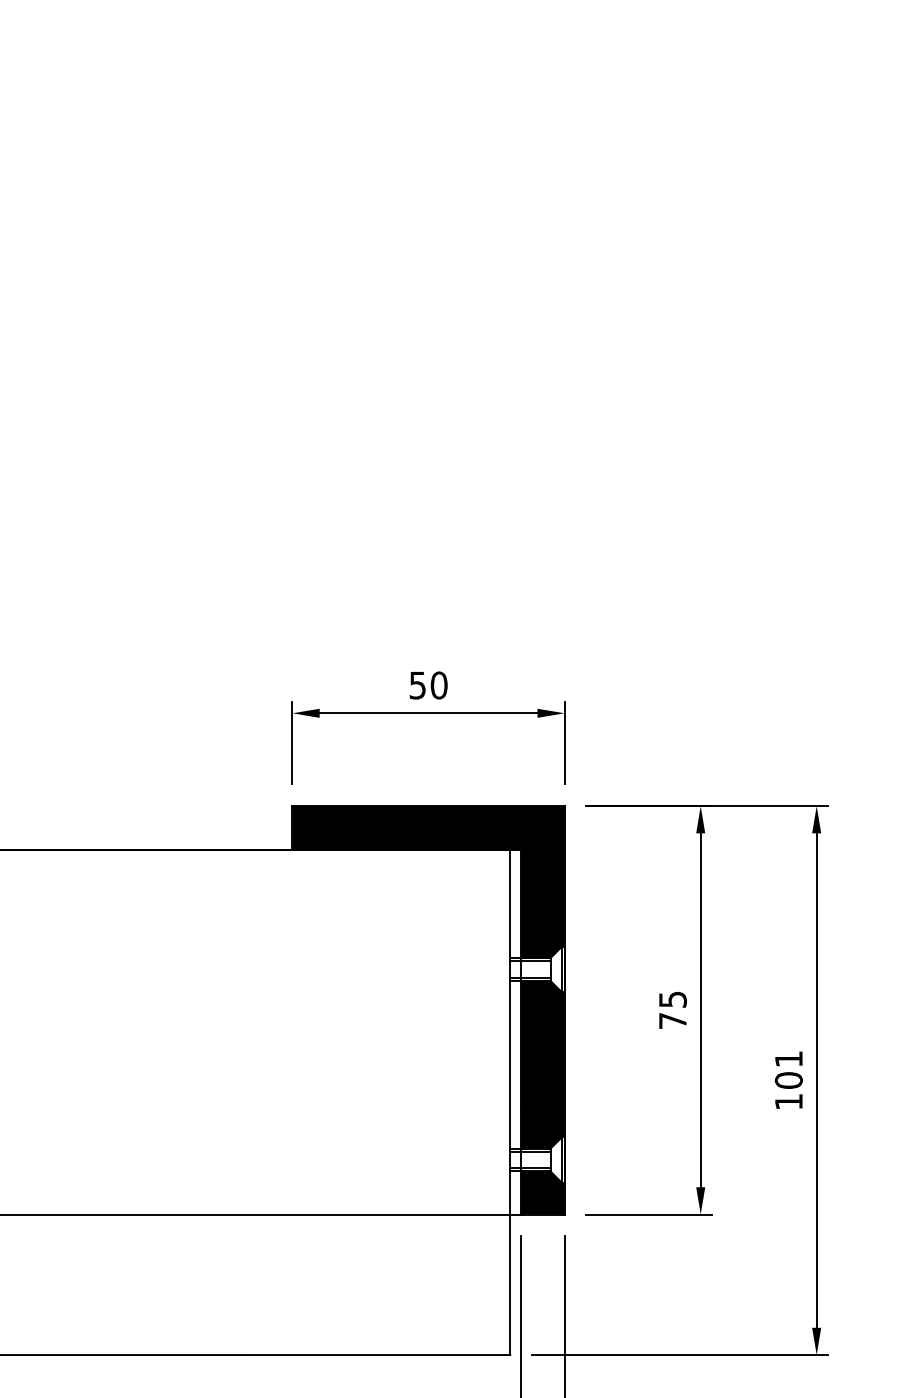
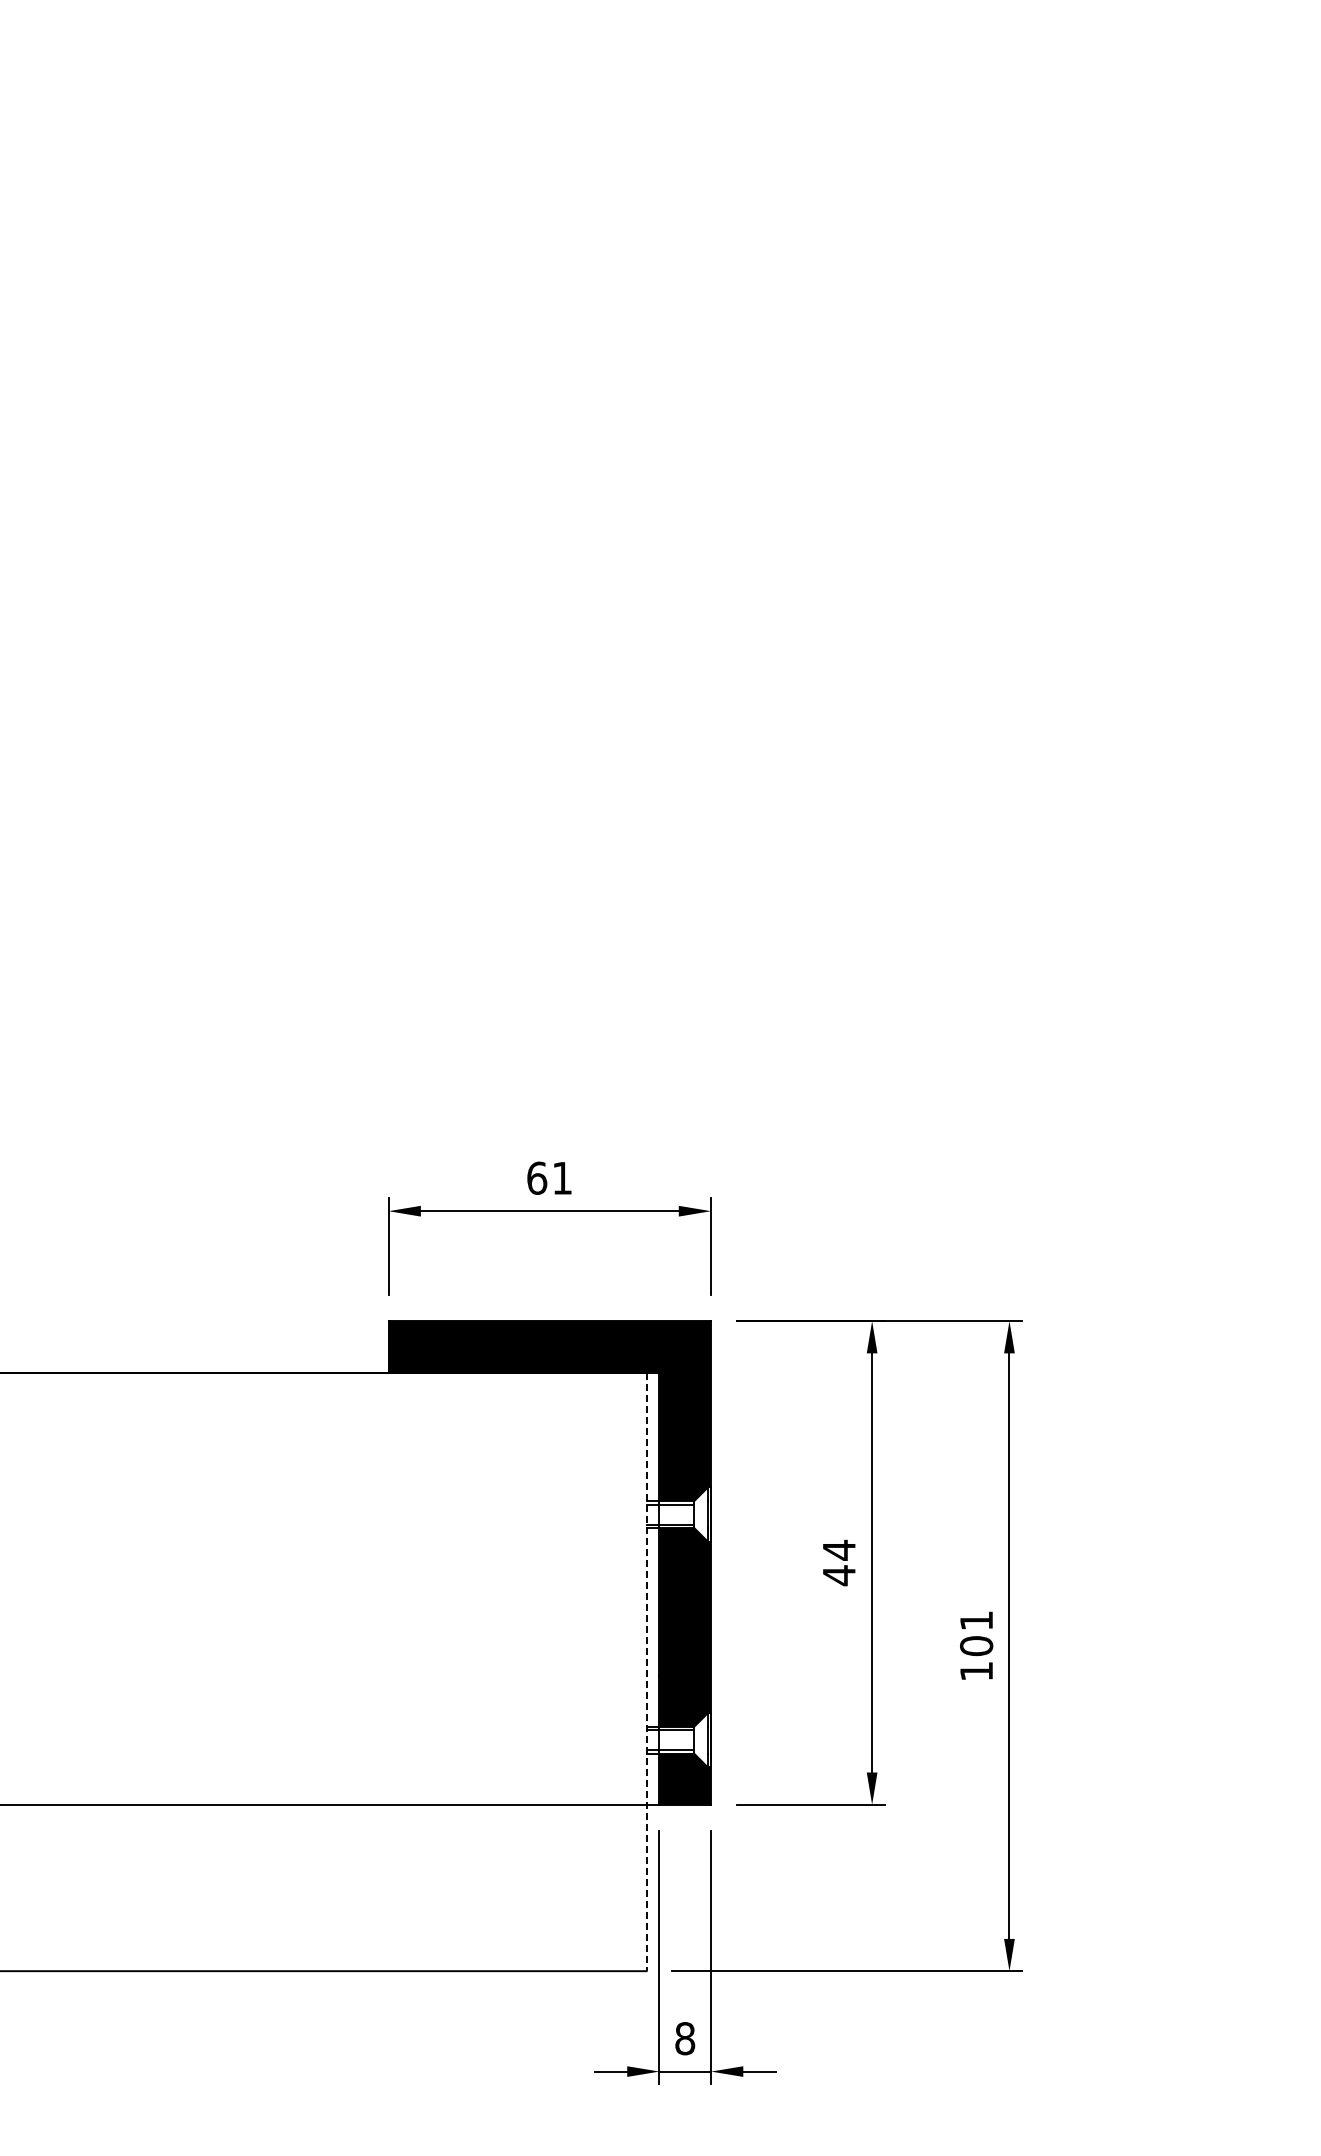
text: (428, 684) -> (549, 1177), 50 -> 61
text: (673, 1009) -> (839, 1562), 75 -> 44
line: (510, 1102) -> (646, 1672), solid -> dashed

